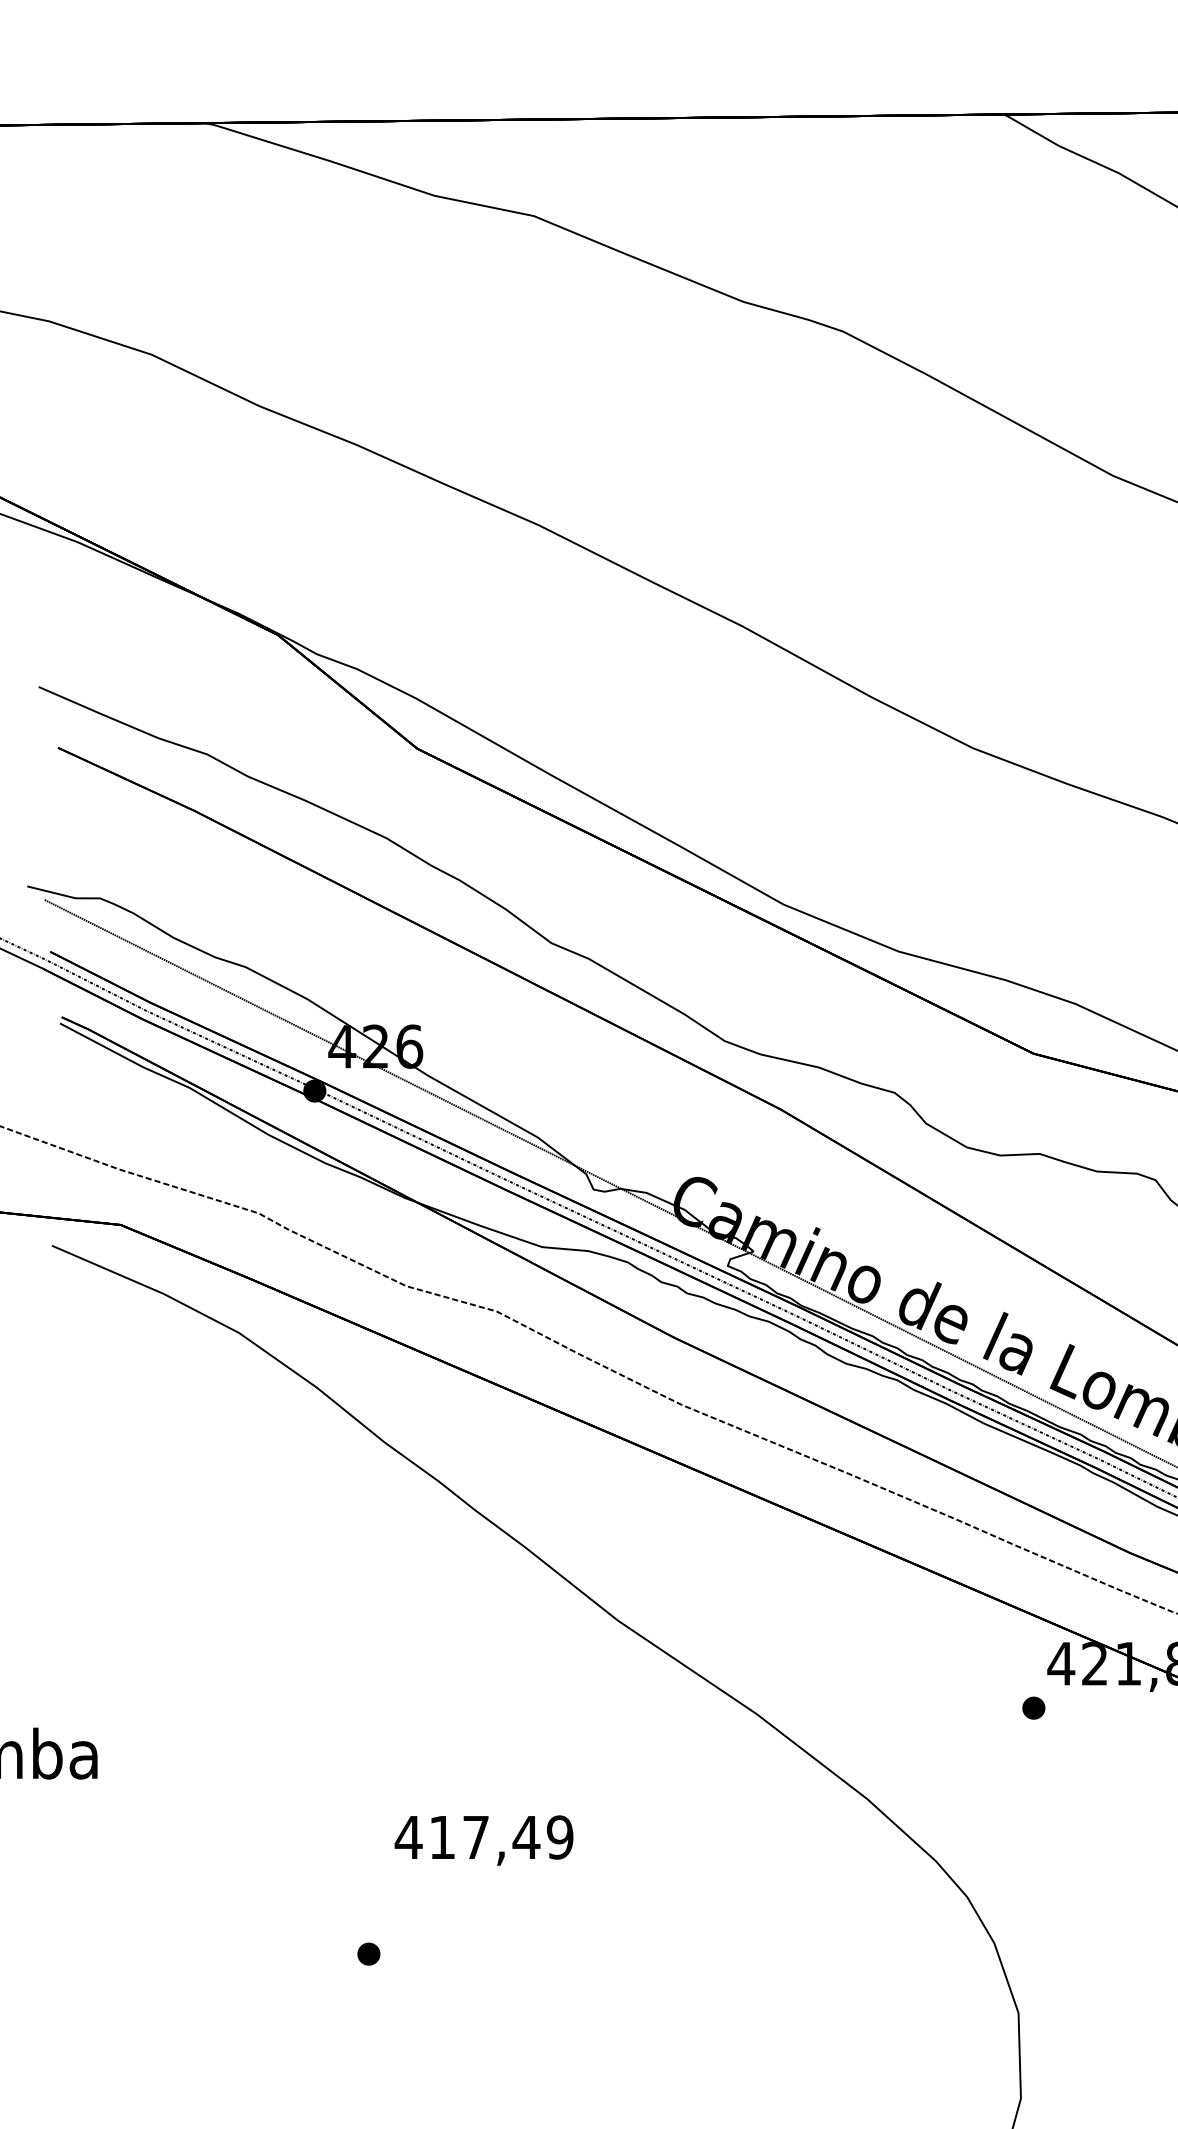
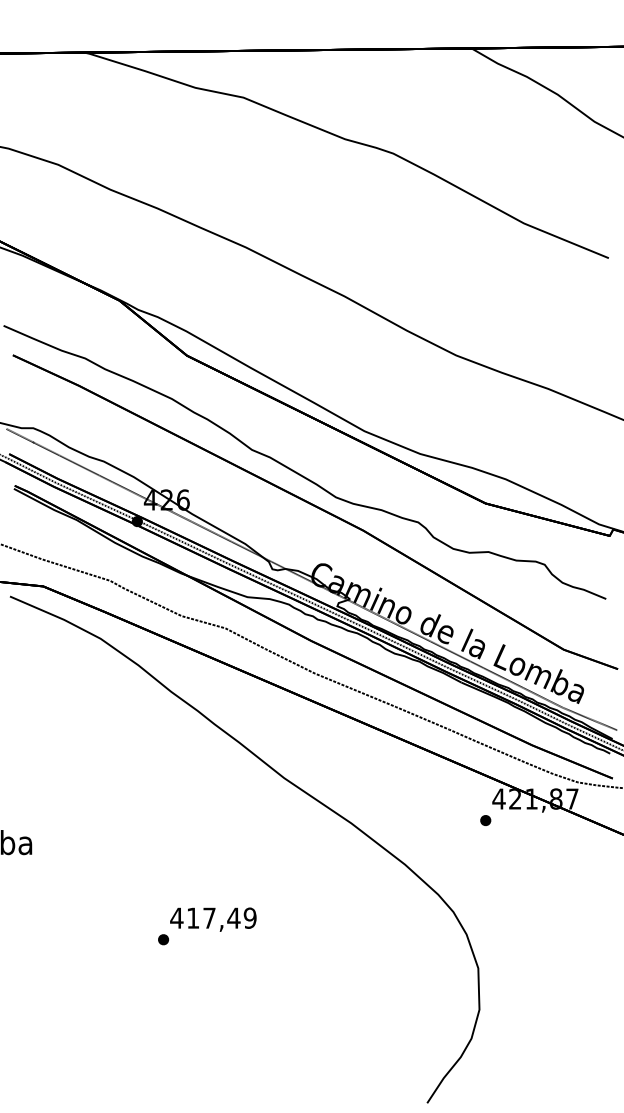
text: (484, 1840) -> (213, 919), moved

